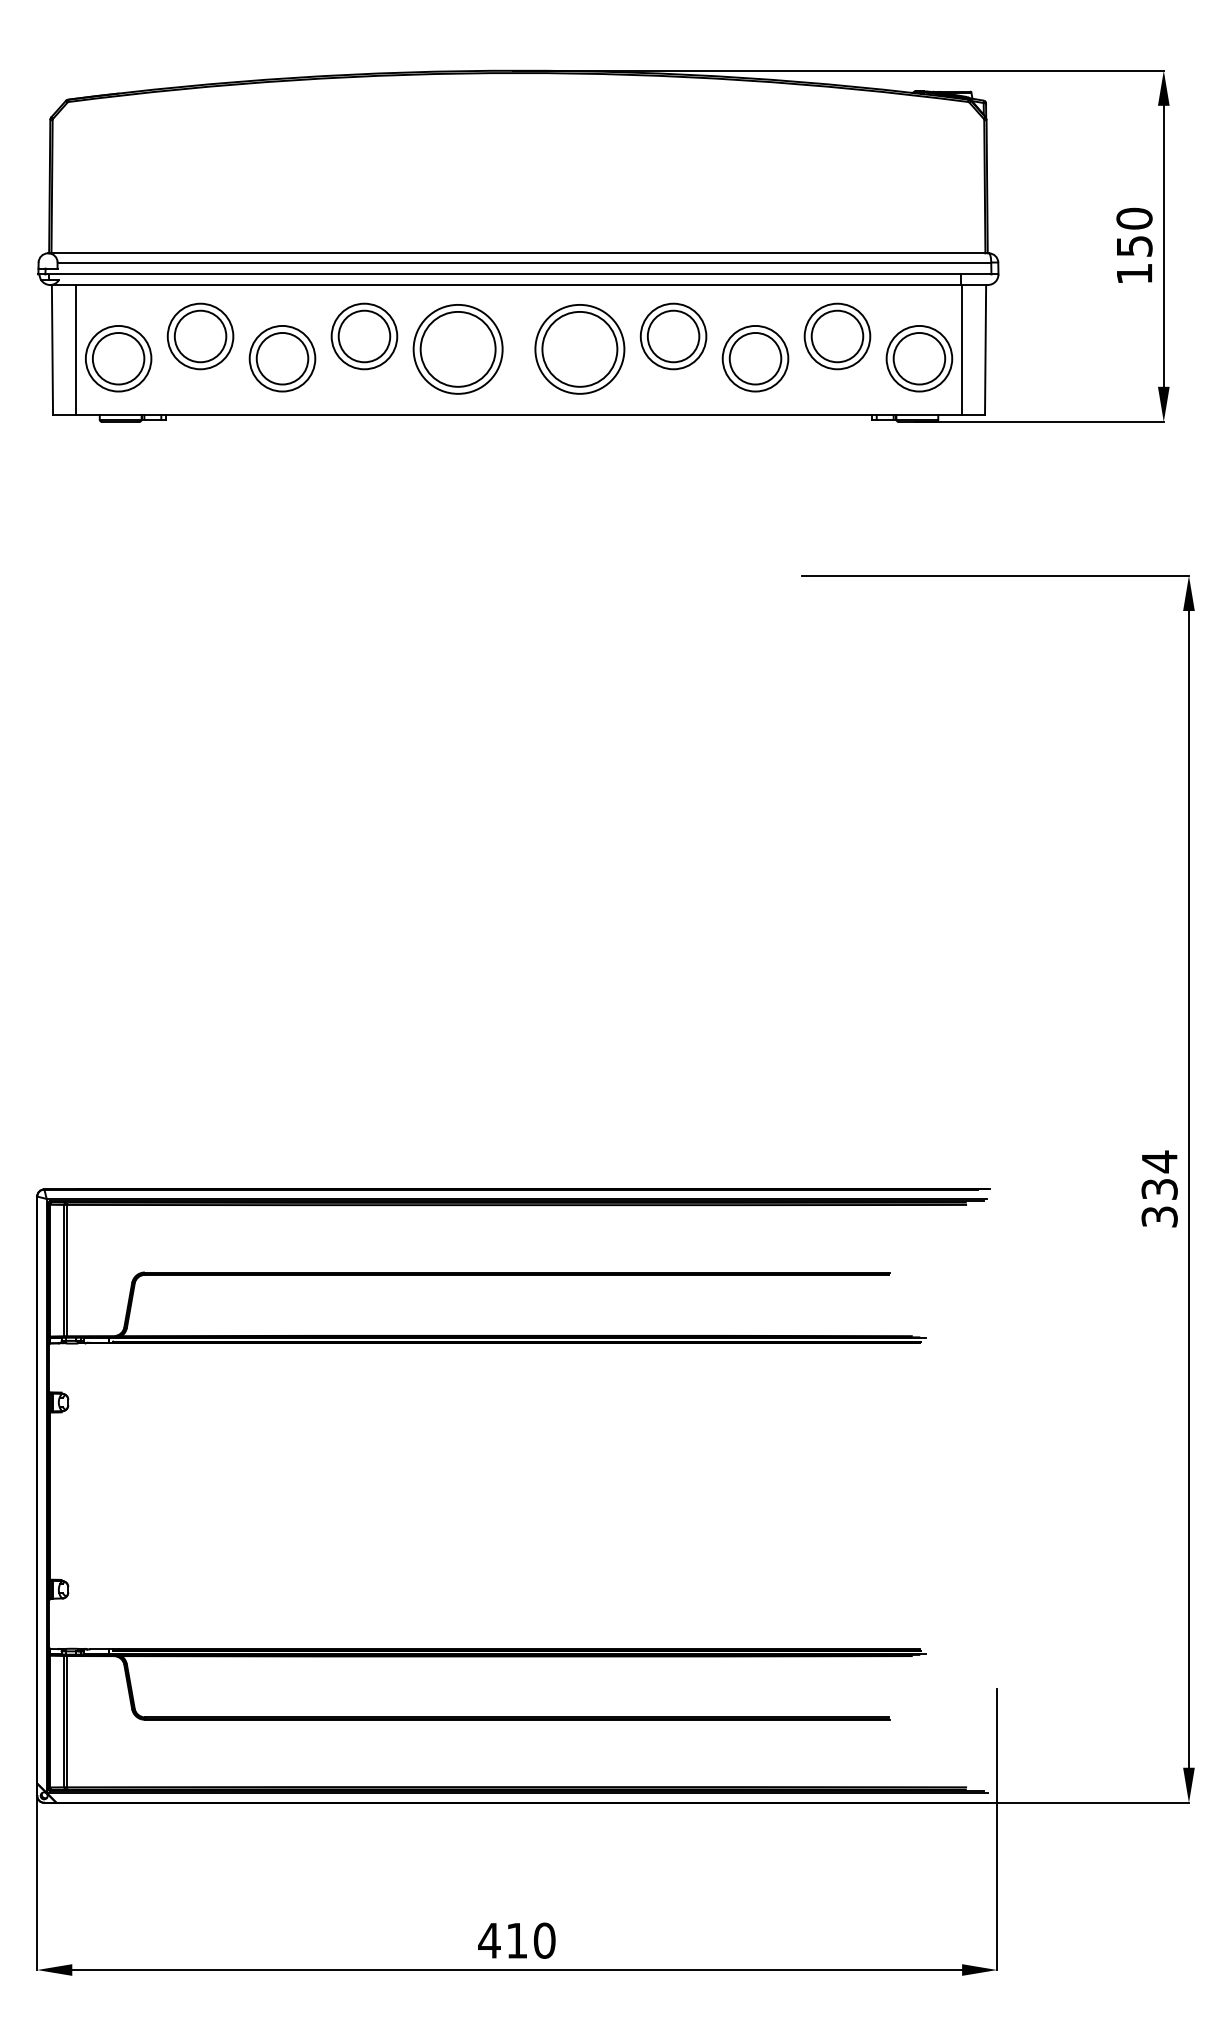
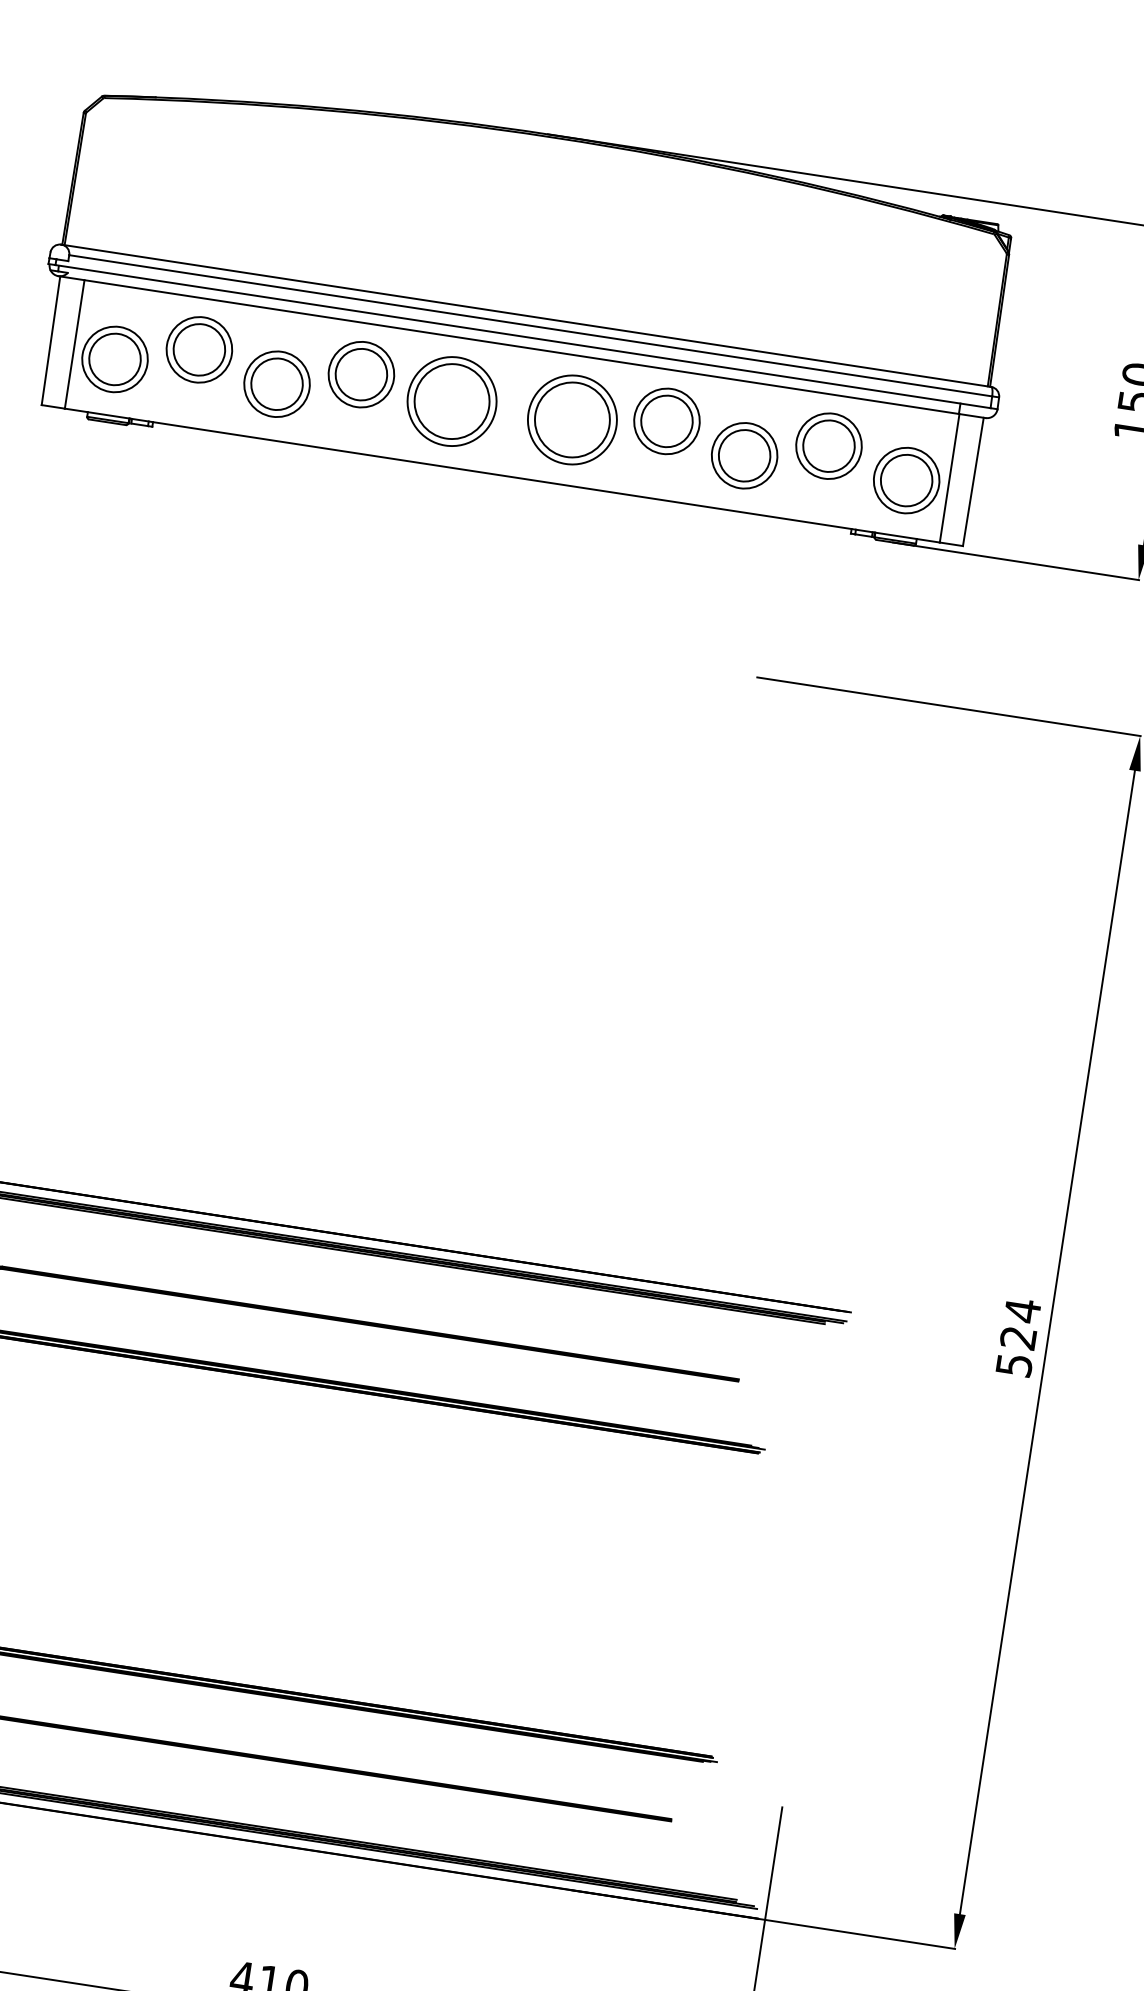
text: (1159, 1202) -> (1016, 1350), 334 -> 524

